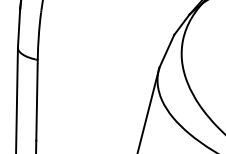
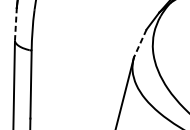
line: (19, 28) -> (16, 24), solid -> dashed
line: (166, 51) -> (140, 43), solid -> dashed

